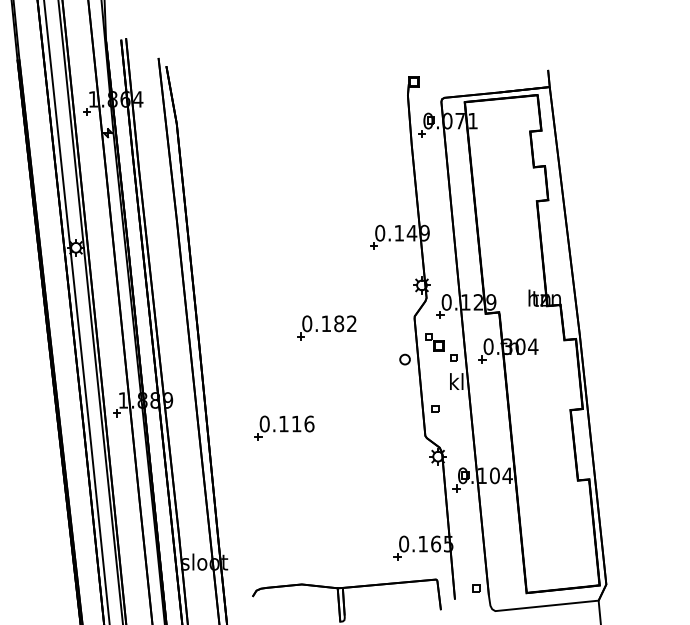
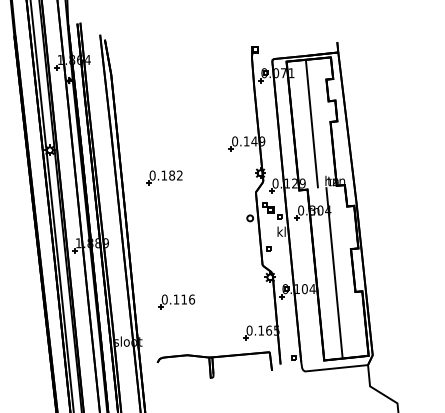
line: (505, 203) -> (311, 123), added
part: (326, 326) -> (164, 177), moved
part: (283, 427) -> (176, 301), moved
line: (543, 448) -> (334, 272), added

